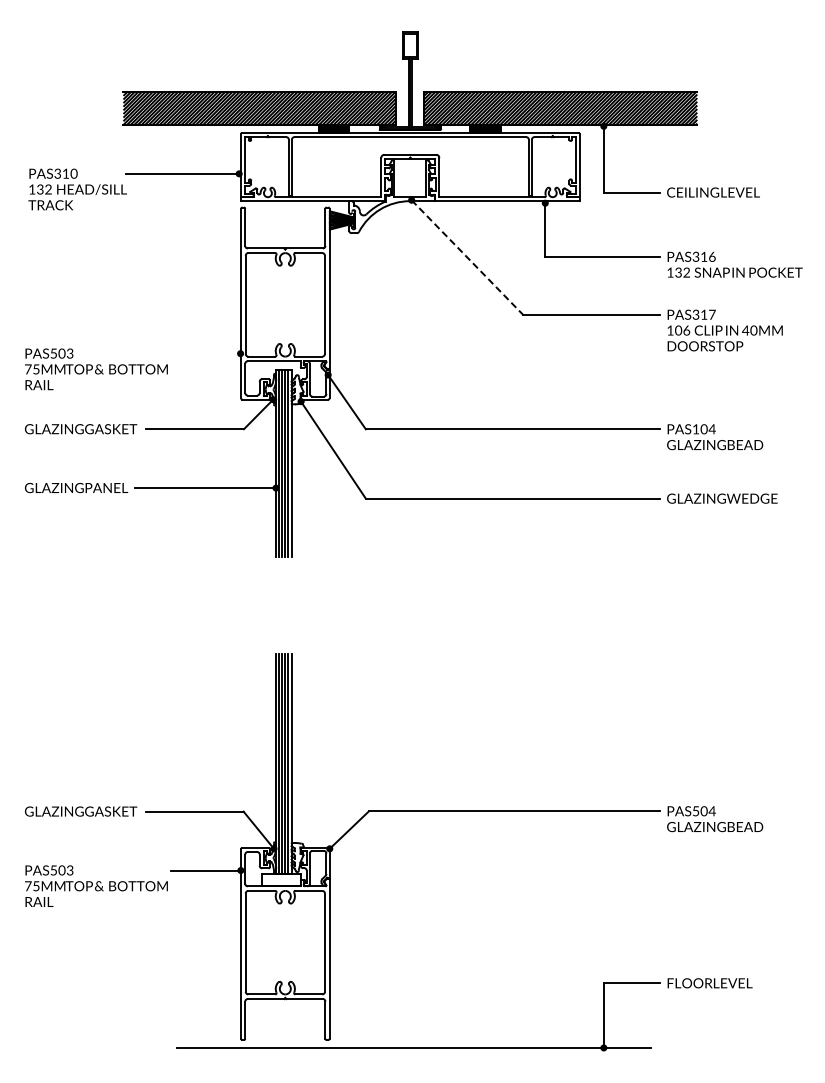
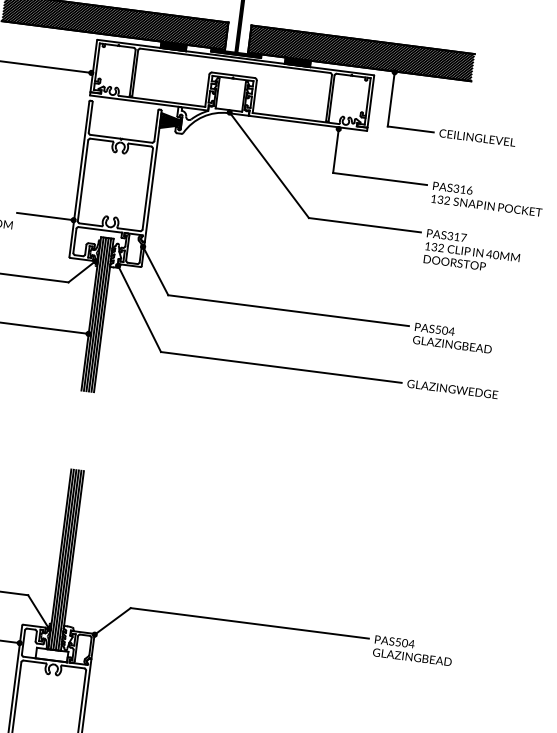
line: (467, 257) -> (269, 165), dashed -> solid
text: (682, 330) -> (437, 247), 106 -> 132
line: (205, 353) -> (44, 216), added
text: (696, 429) -> (438, 330), PAS104 -> PAS504

